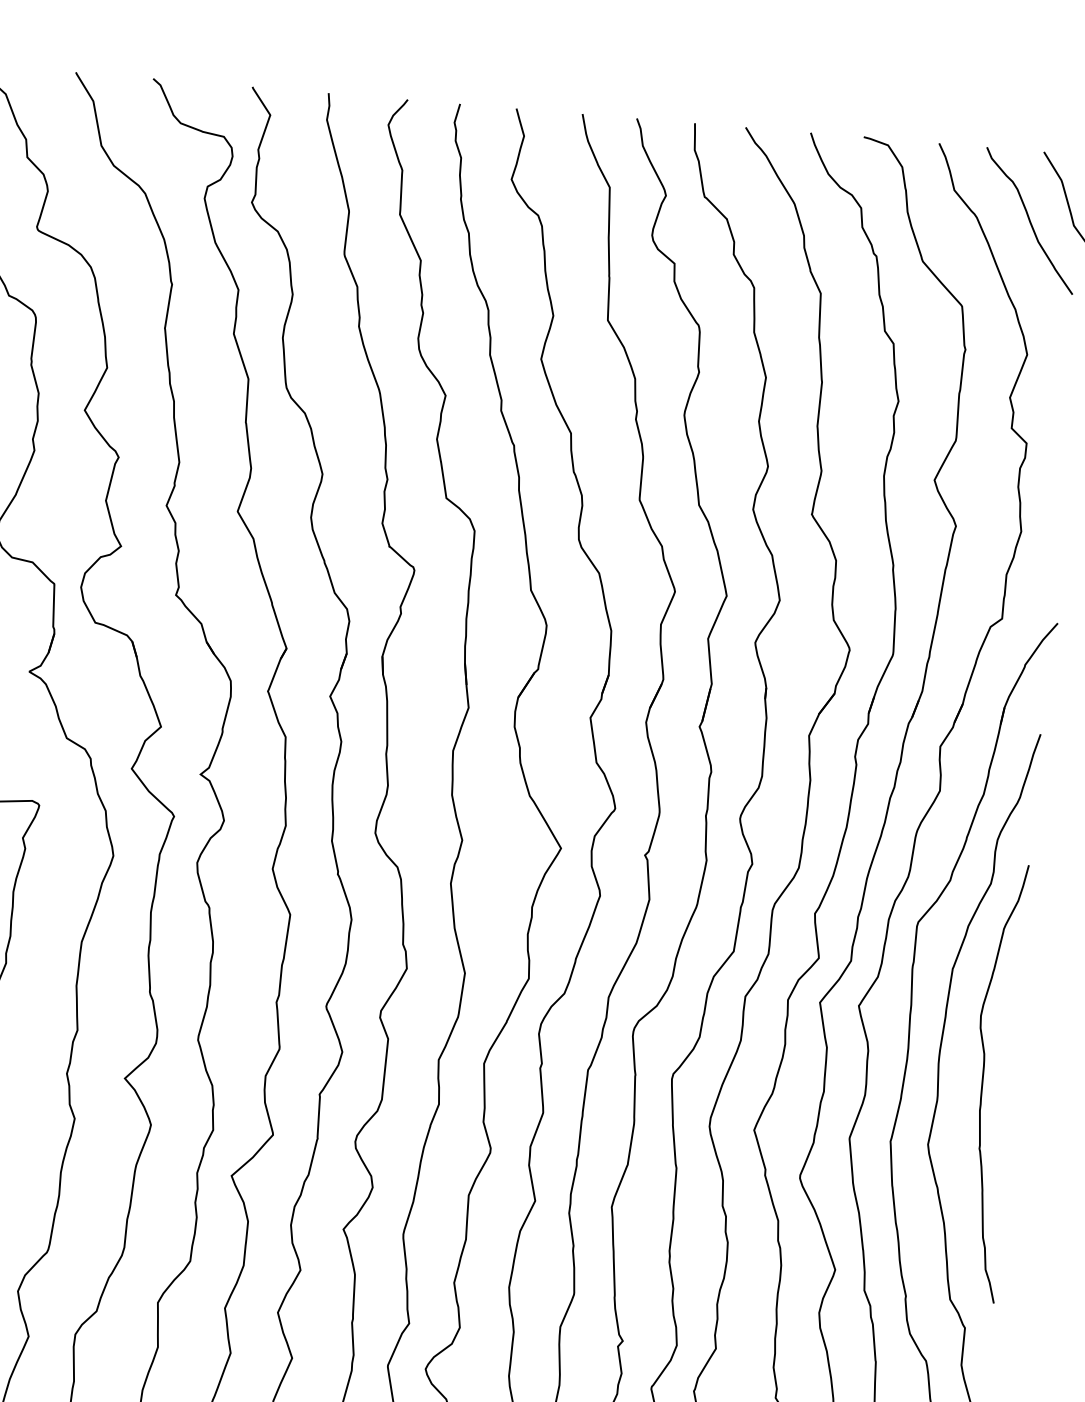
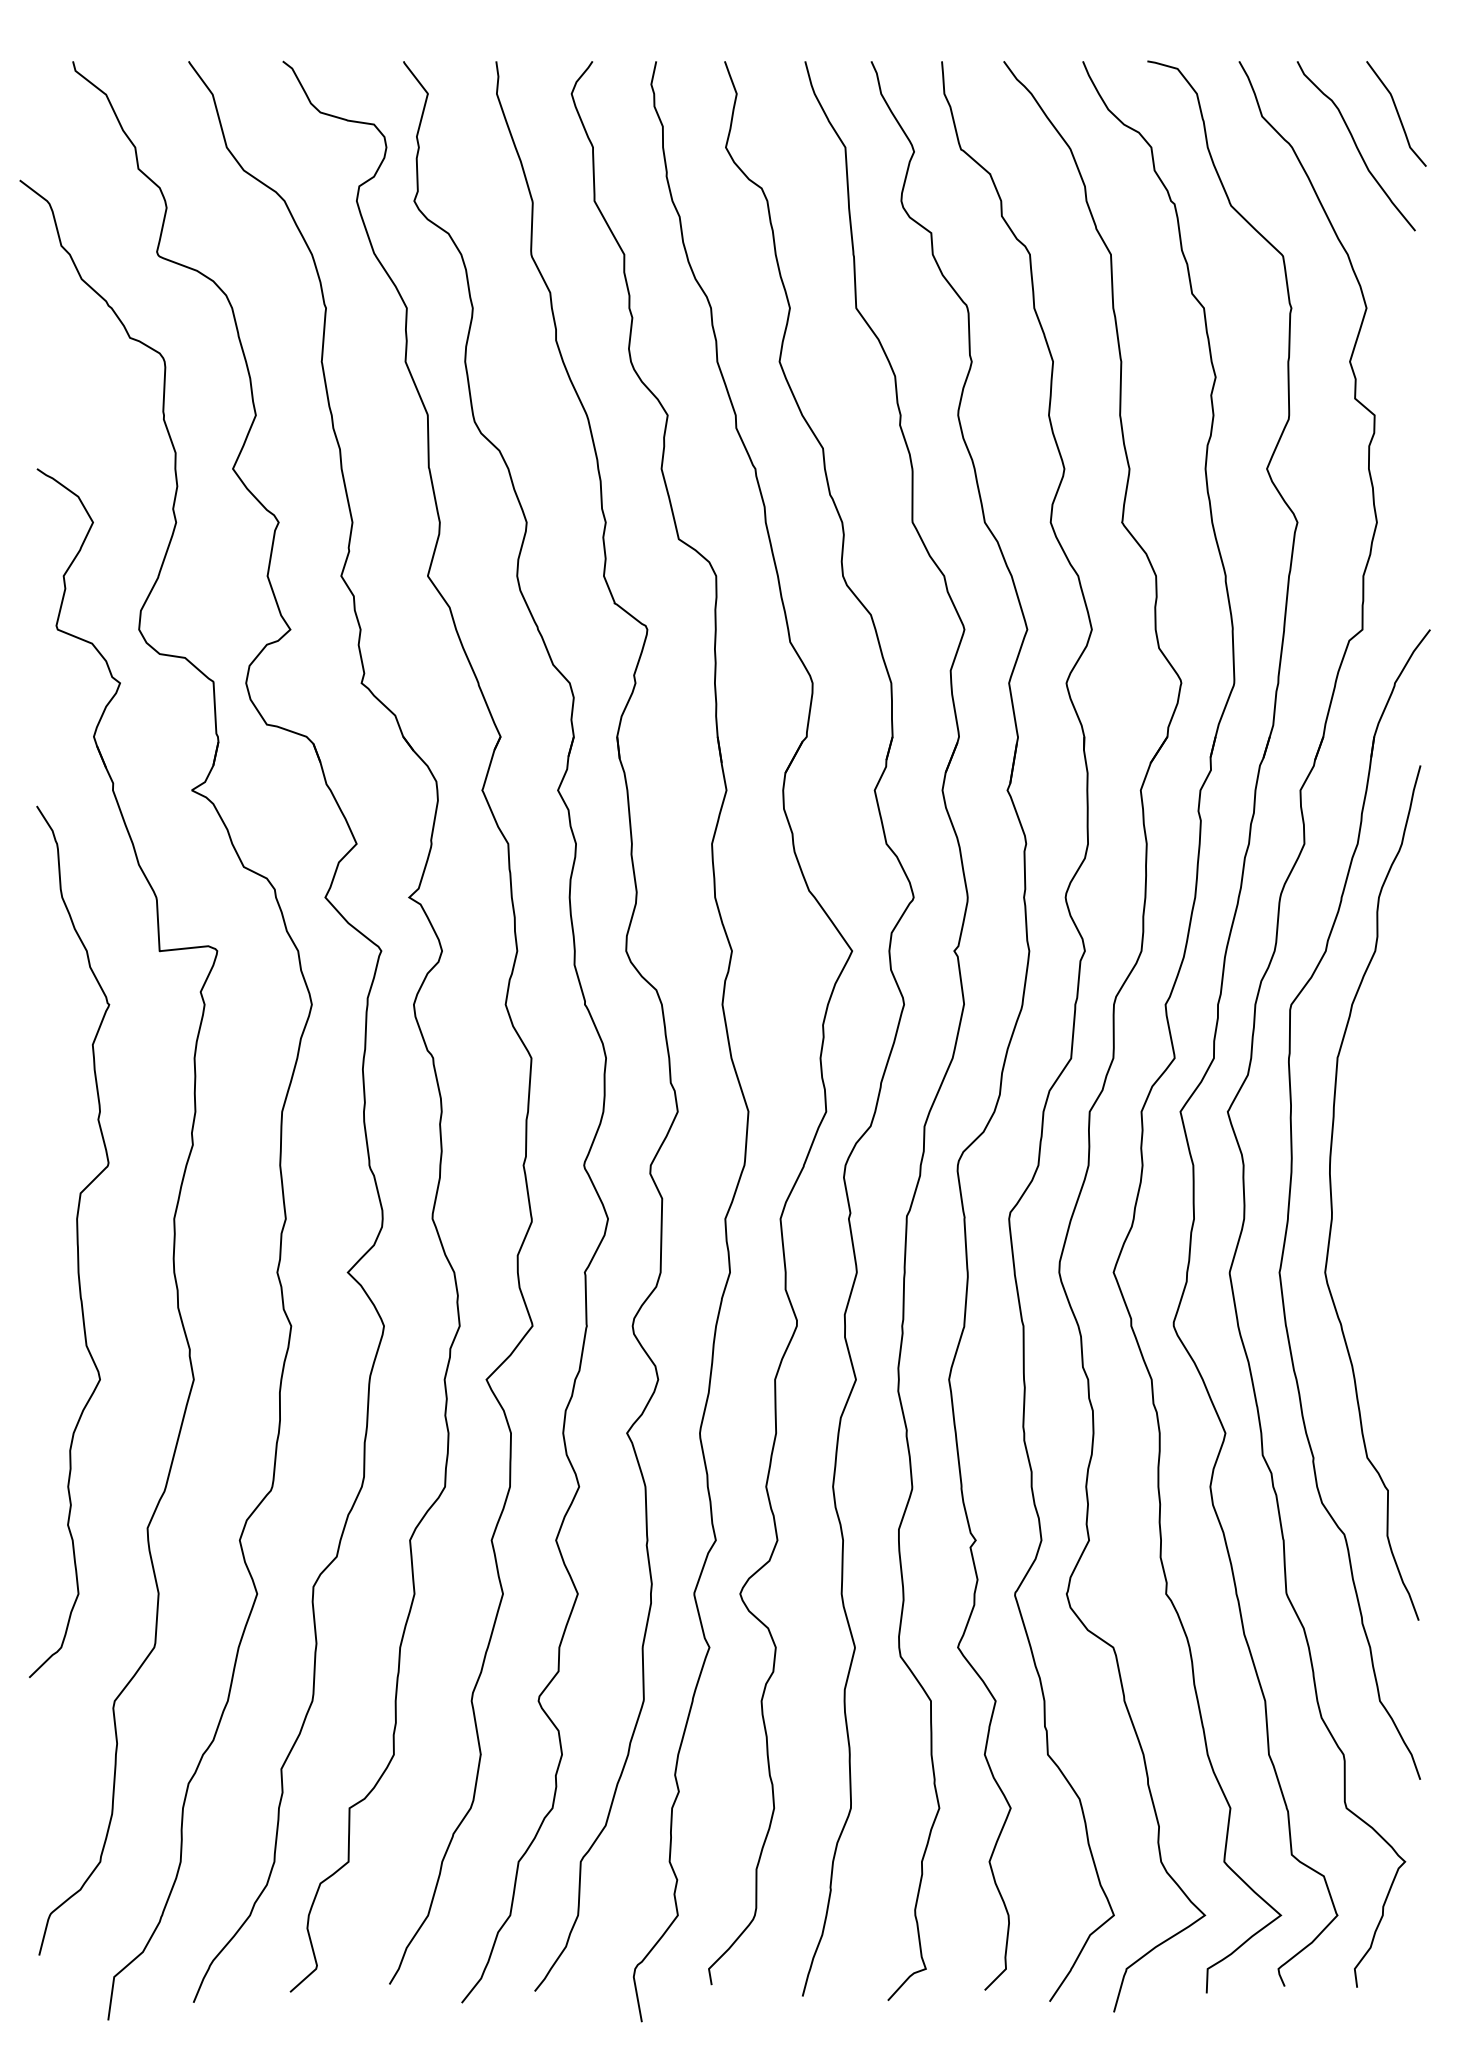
curve: (983, 1082) -> (1385, 1191), removed

